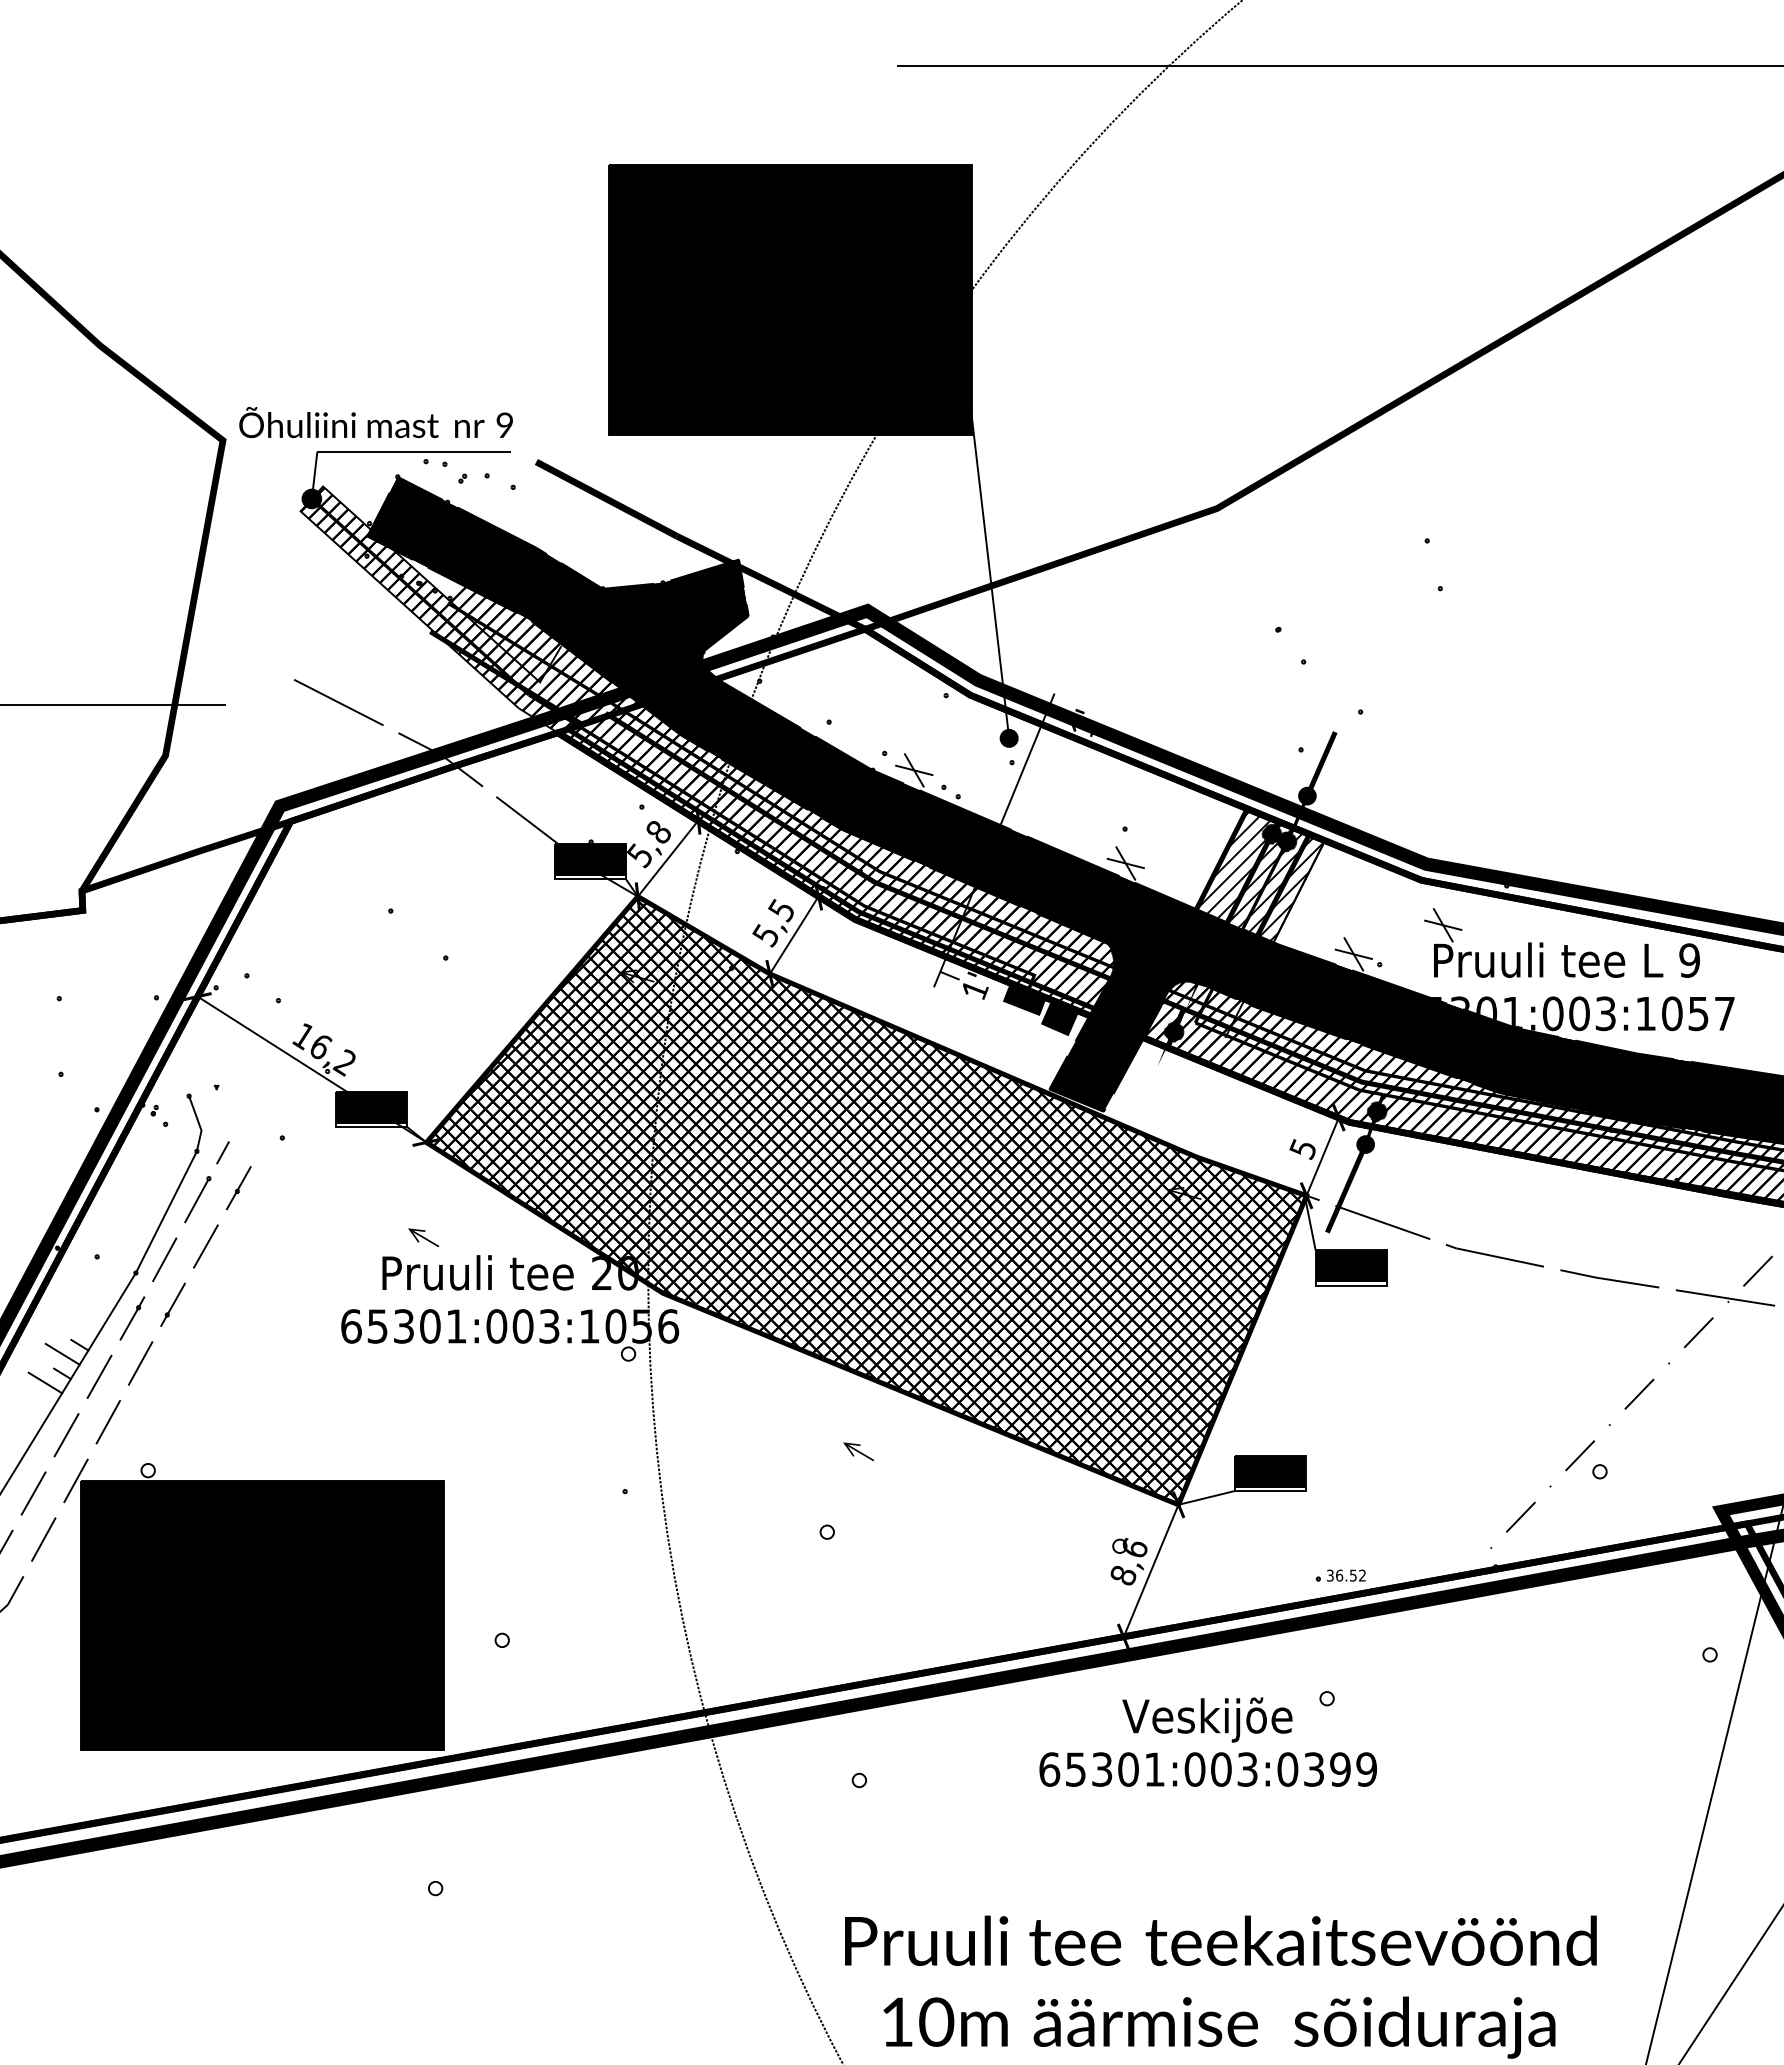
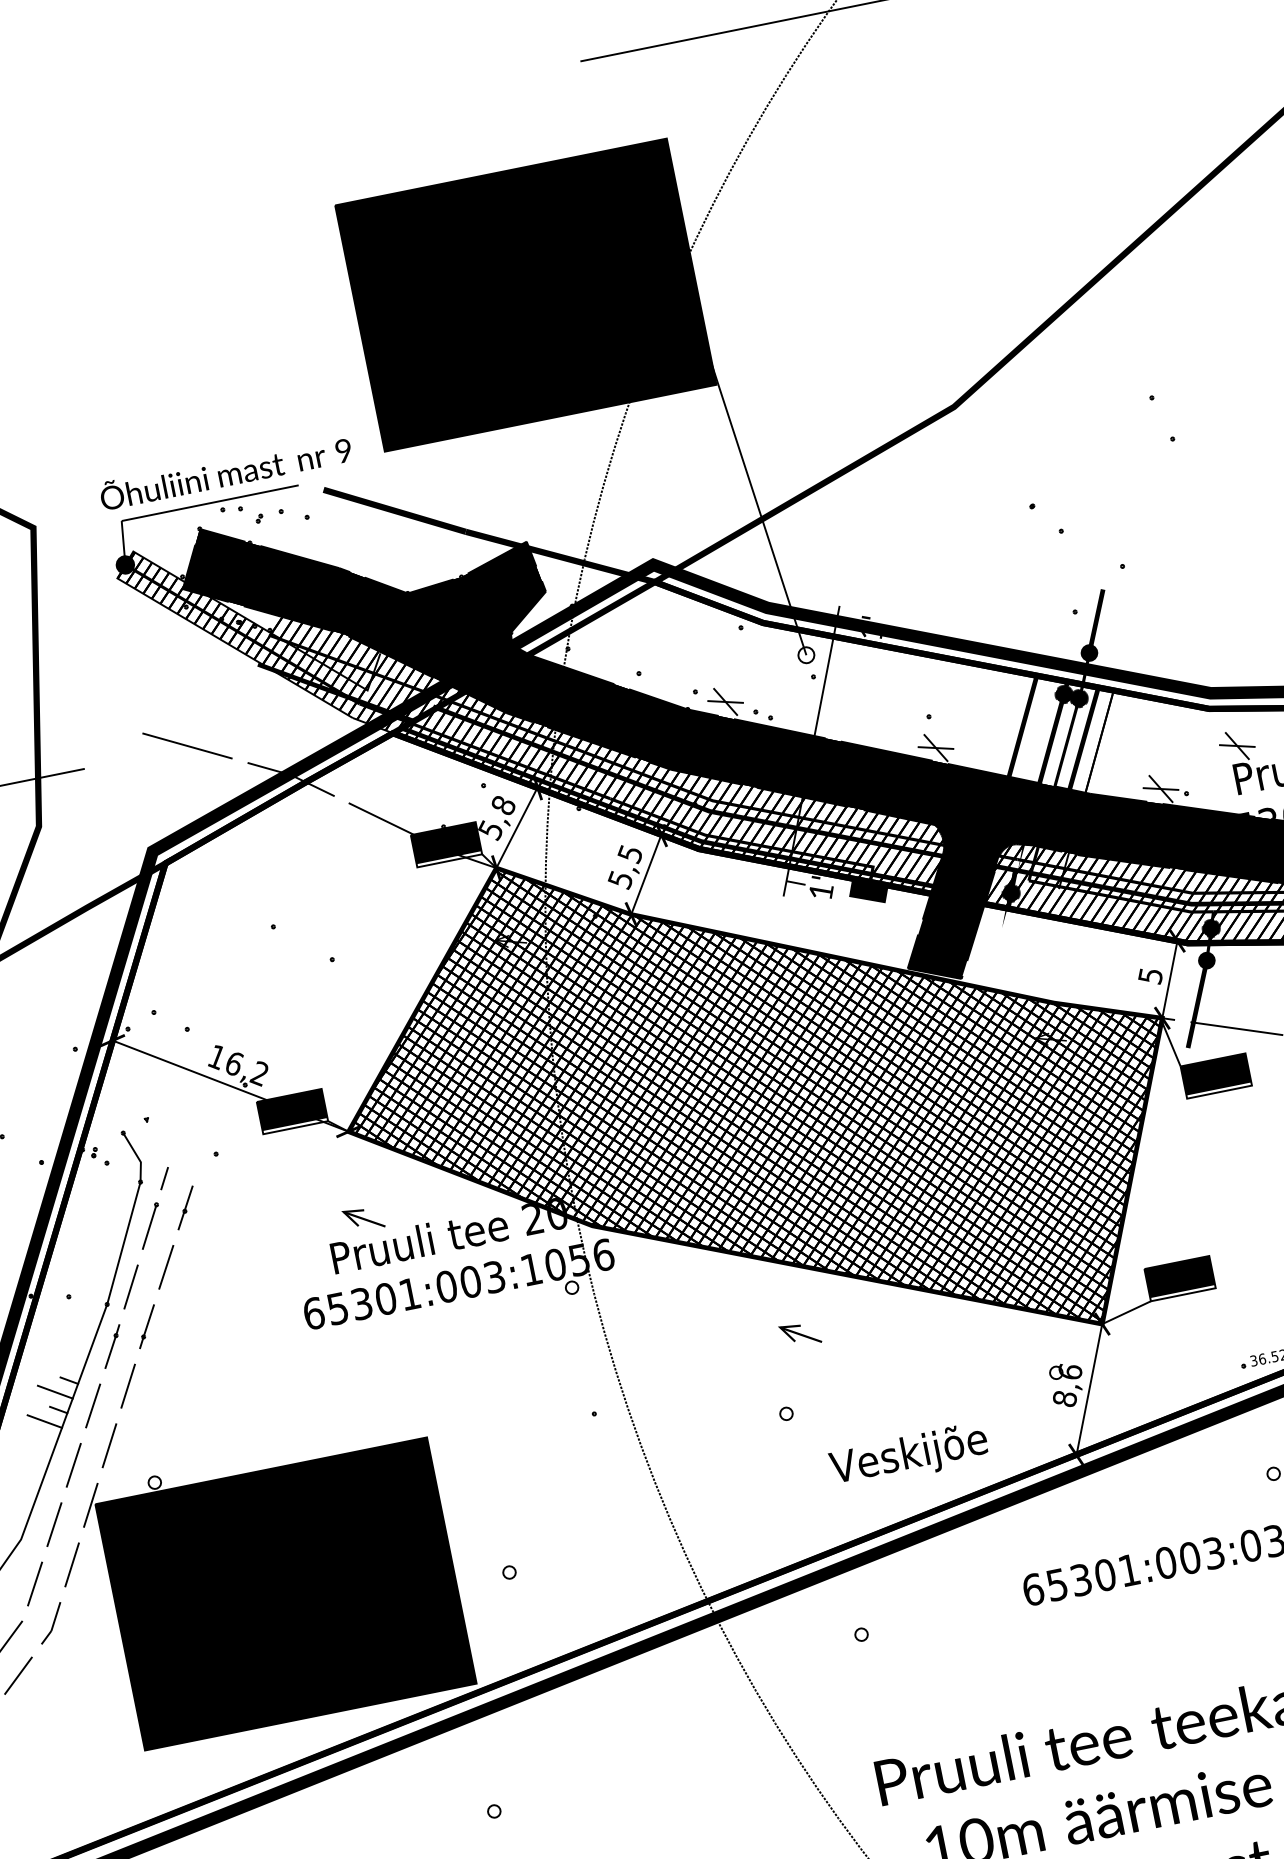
text: (375, 422) -> (225, 472), moved
fill: (1008, 737) -> (805, 654), removed
hatch: (1246, 903) -> (1053, 762), removed
fill: (1059, 1018) -> (903, 901), removed
part: (423, 1237) -> (363, 1219), size x1.4
part: (858, 1451) -> (800, 1334), size x1.4
text: (1207, 1719) -> (909, 1455), moved

